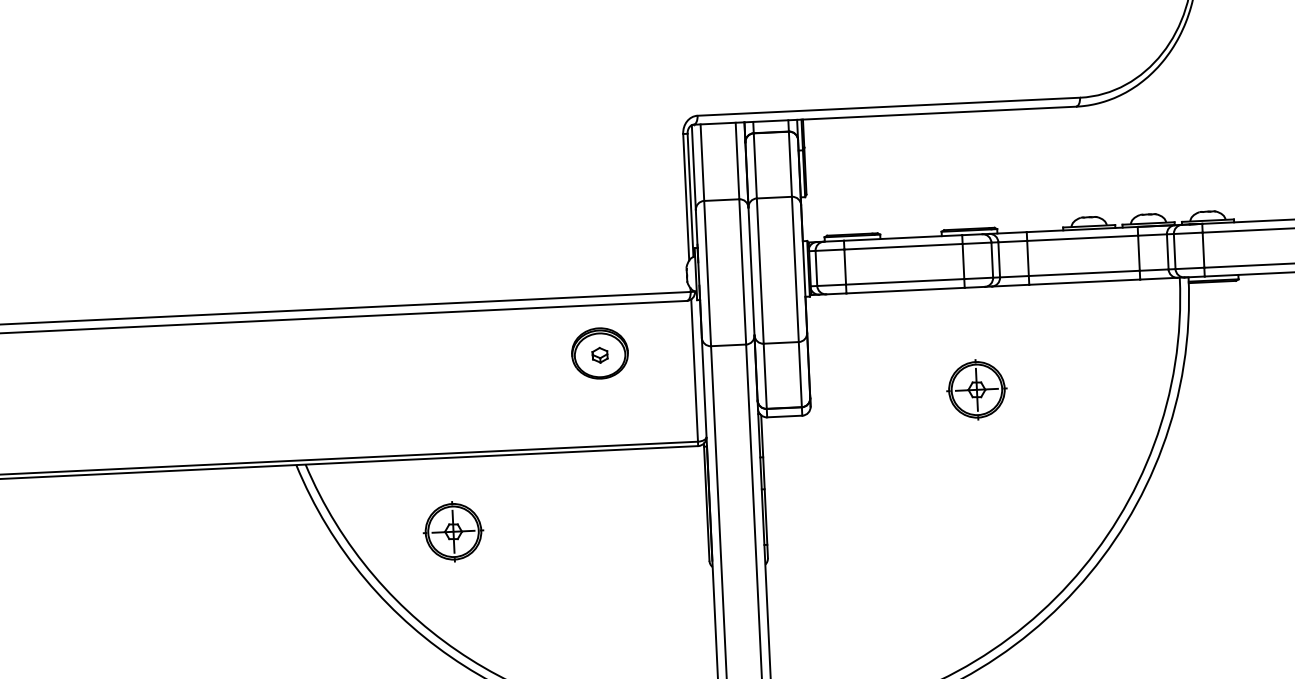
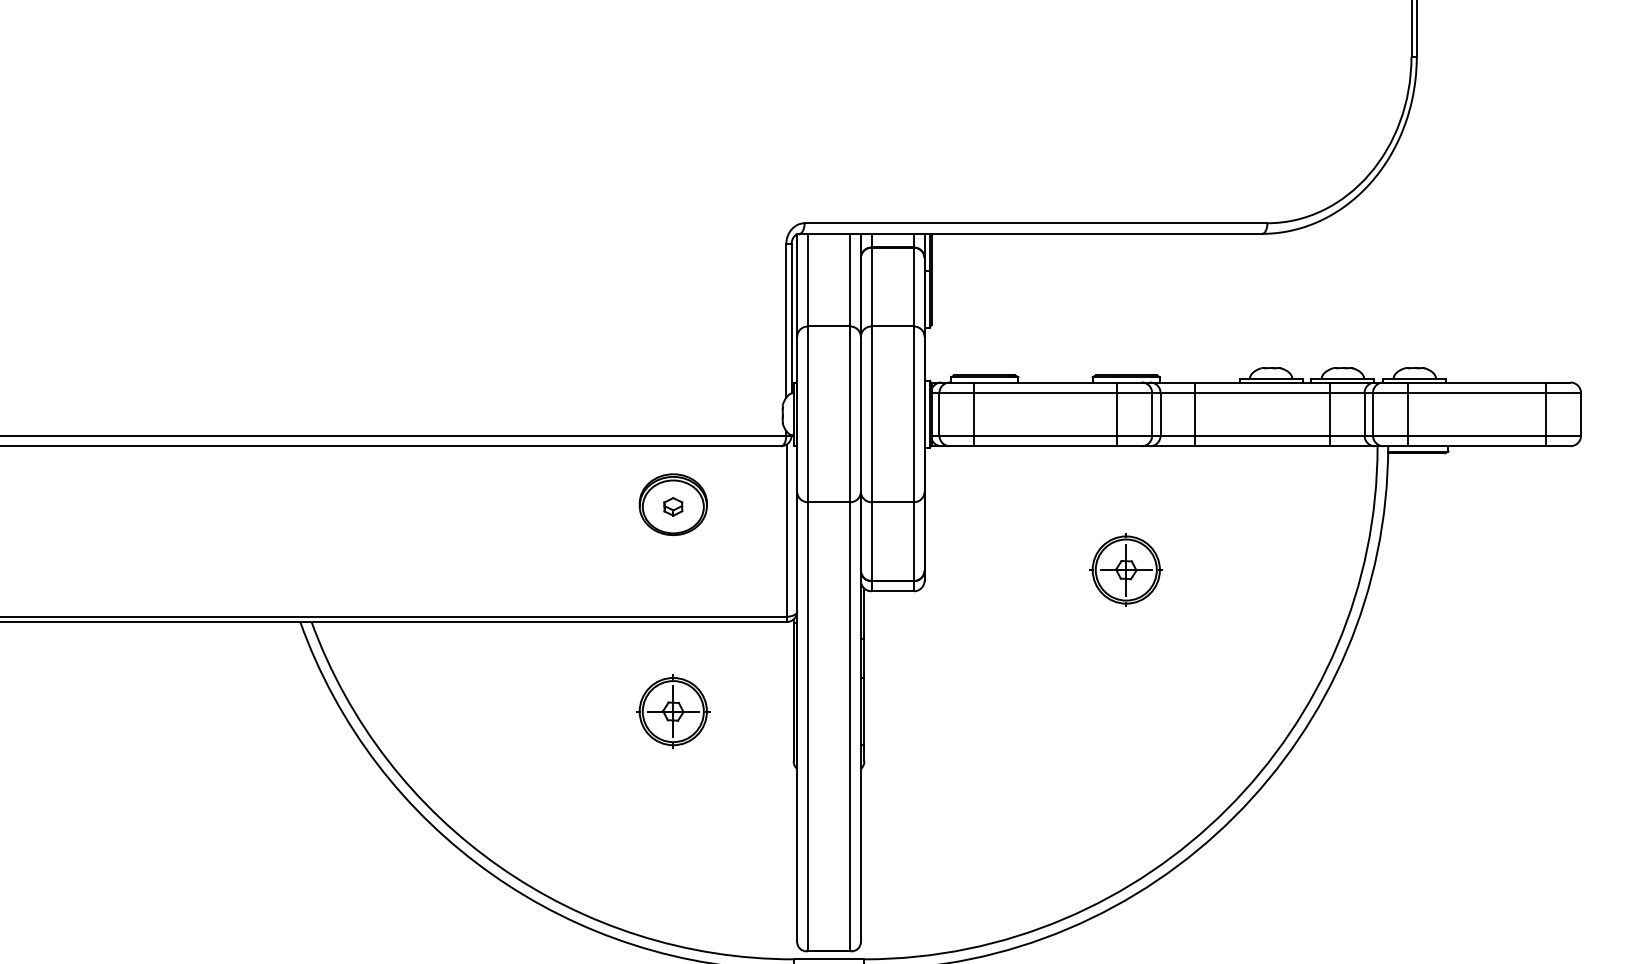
part: (453, 531) -> (673, 711), moved

